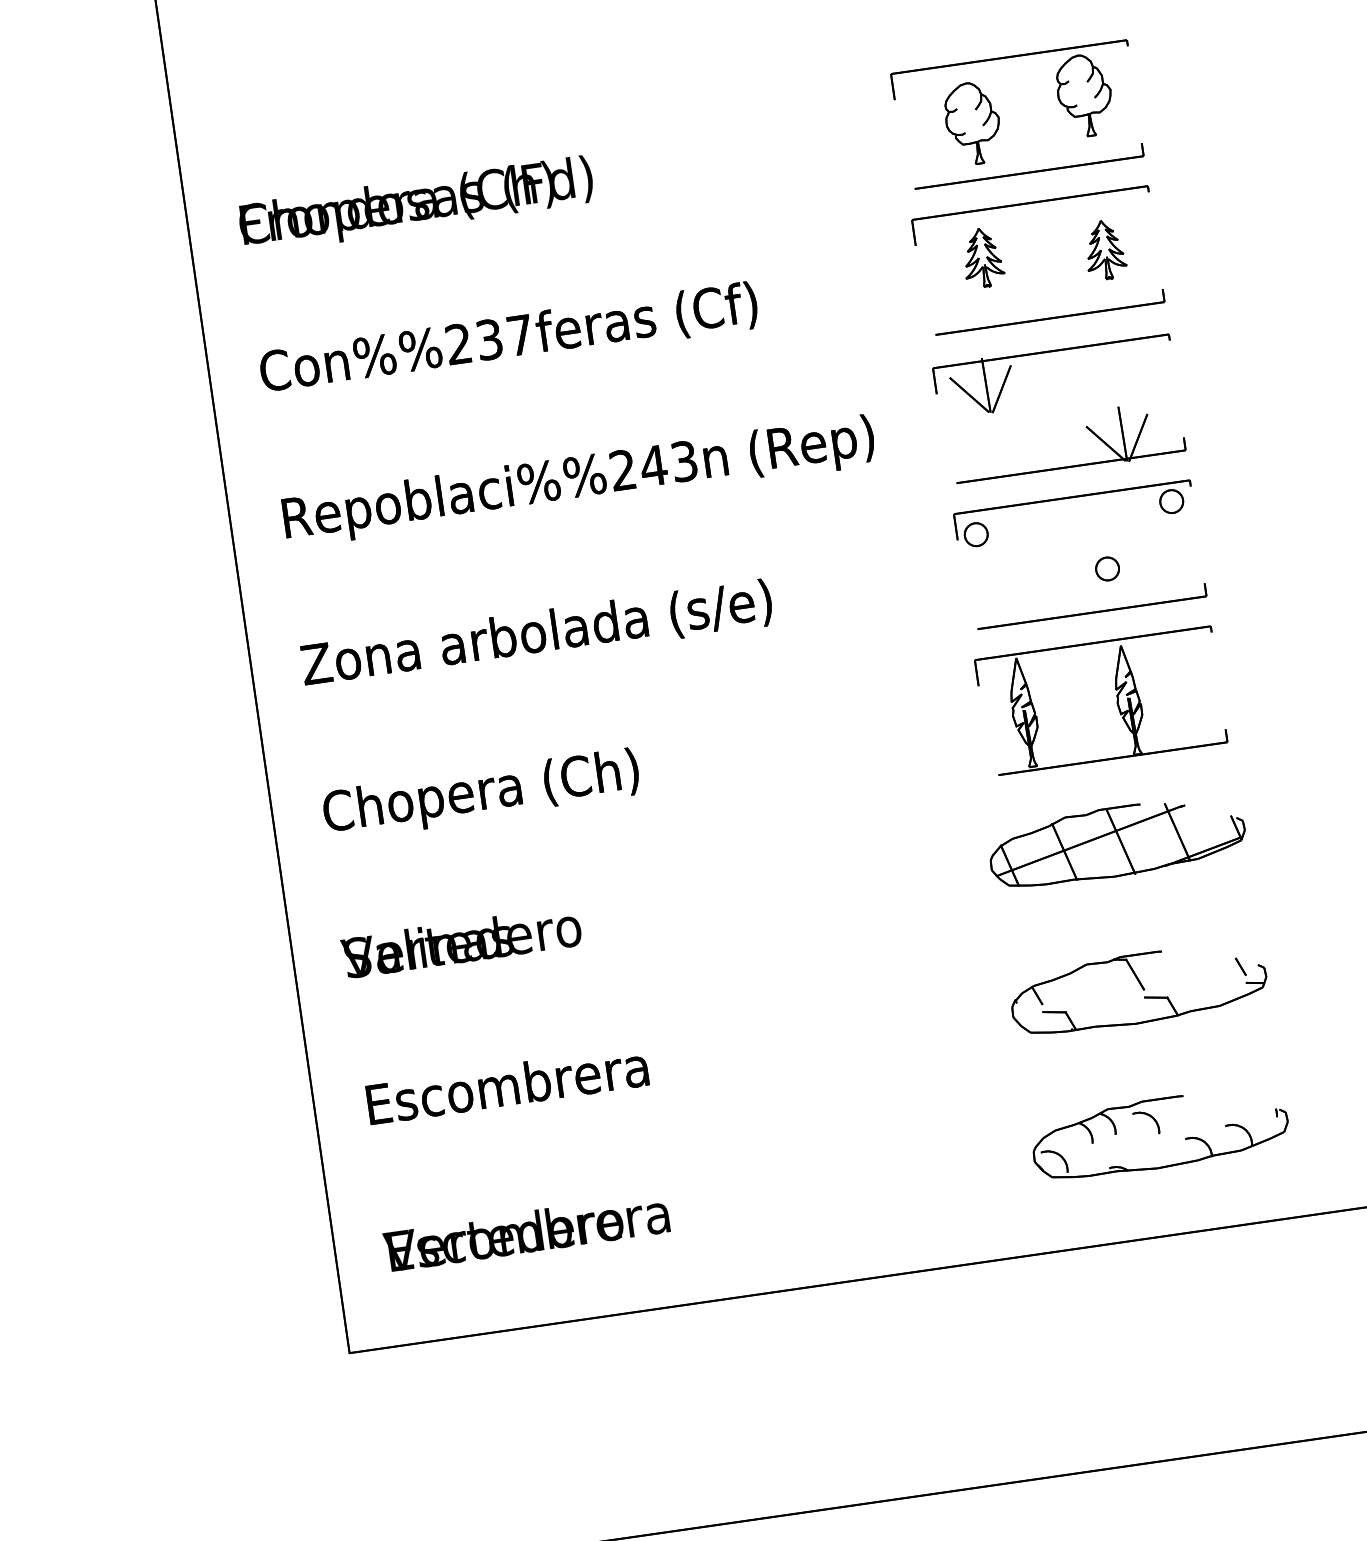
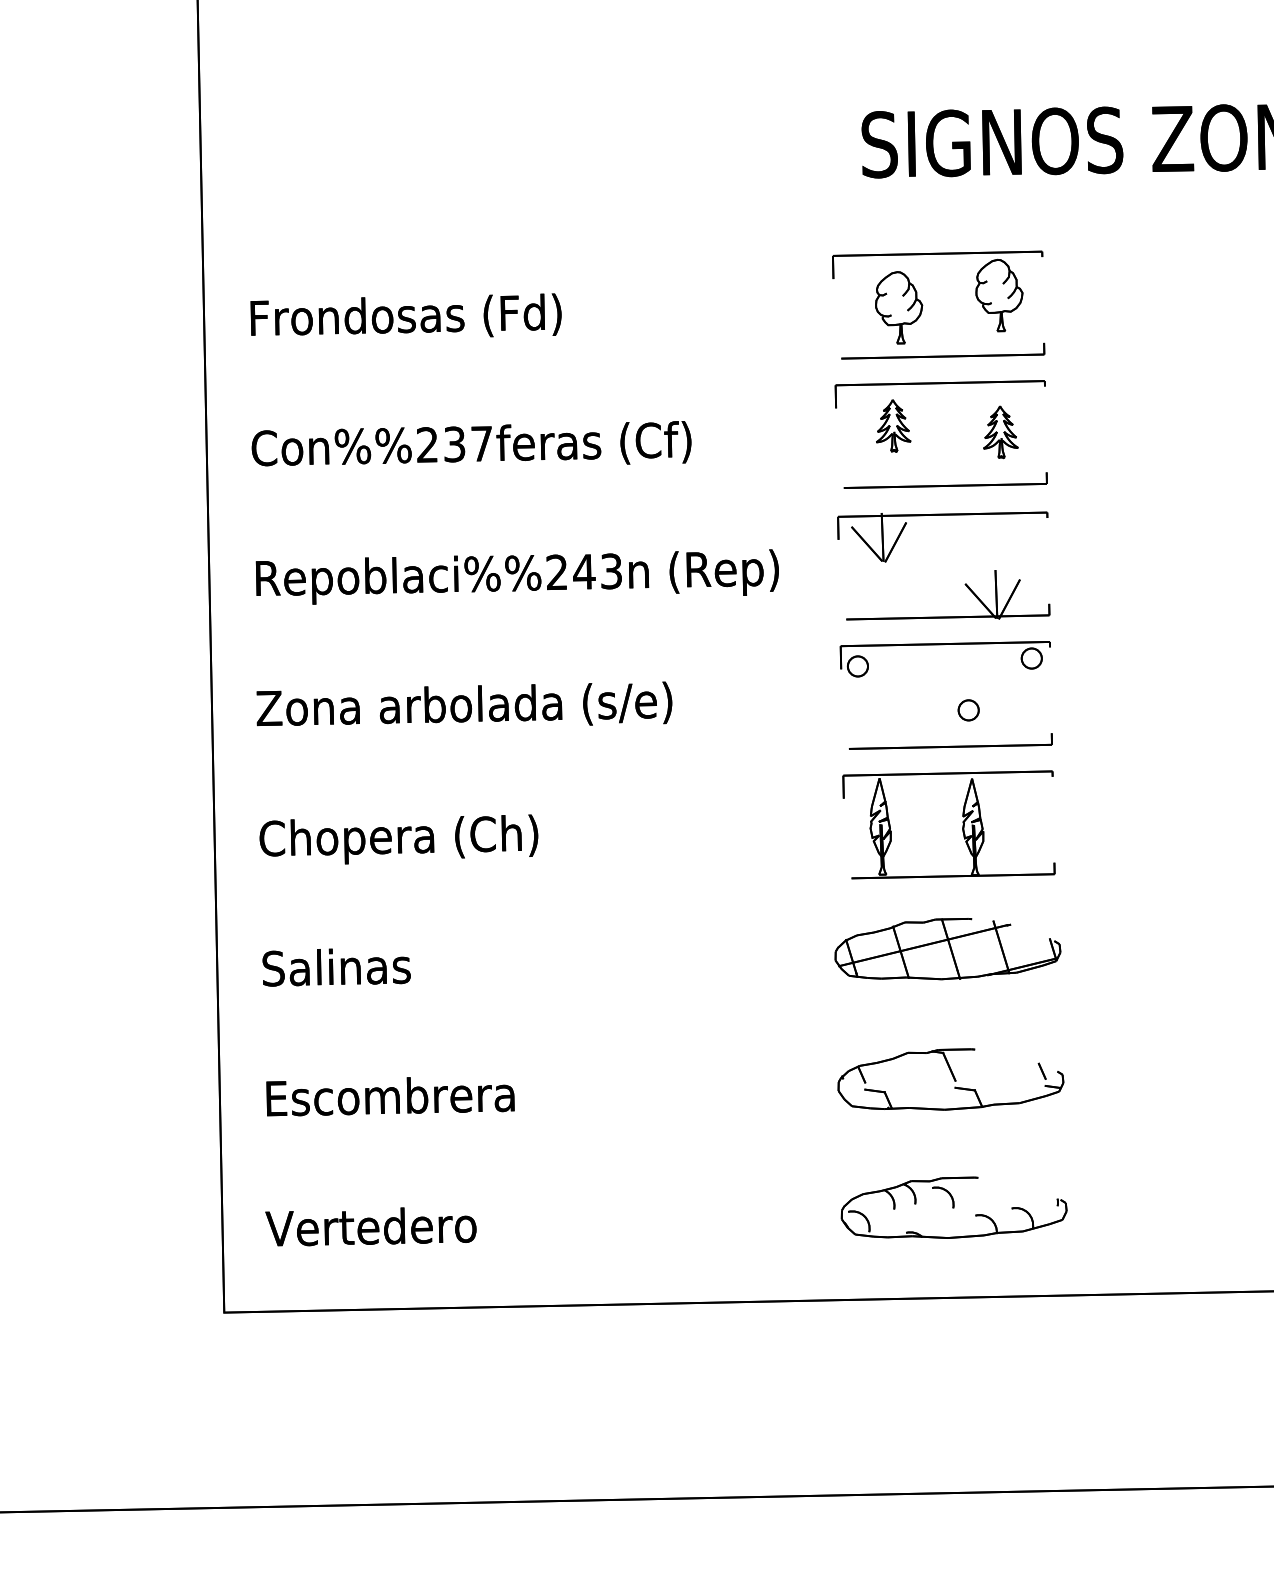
text: (416, 204) -> (405, 318), Chopera (Ch) -> Frondosas (Fd)
text: (461, 942) -> (365, 966), Vertedero -> Salinas
text: (526, 1232) -> (391, 1226), Escombrera -> Vertedero

